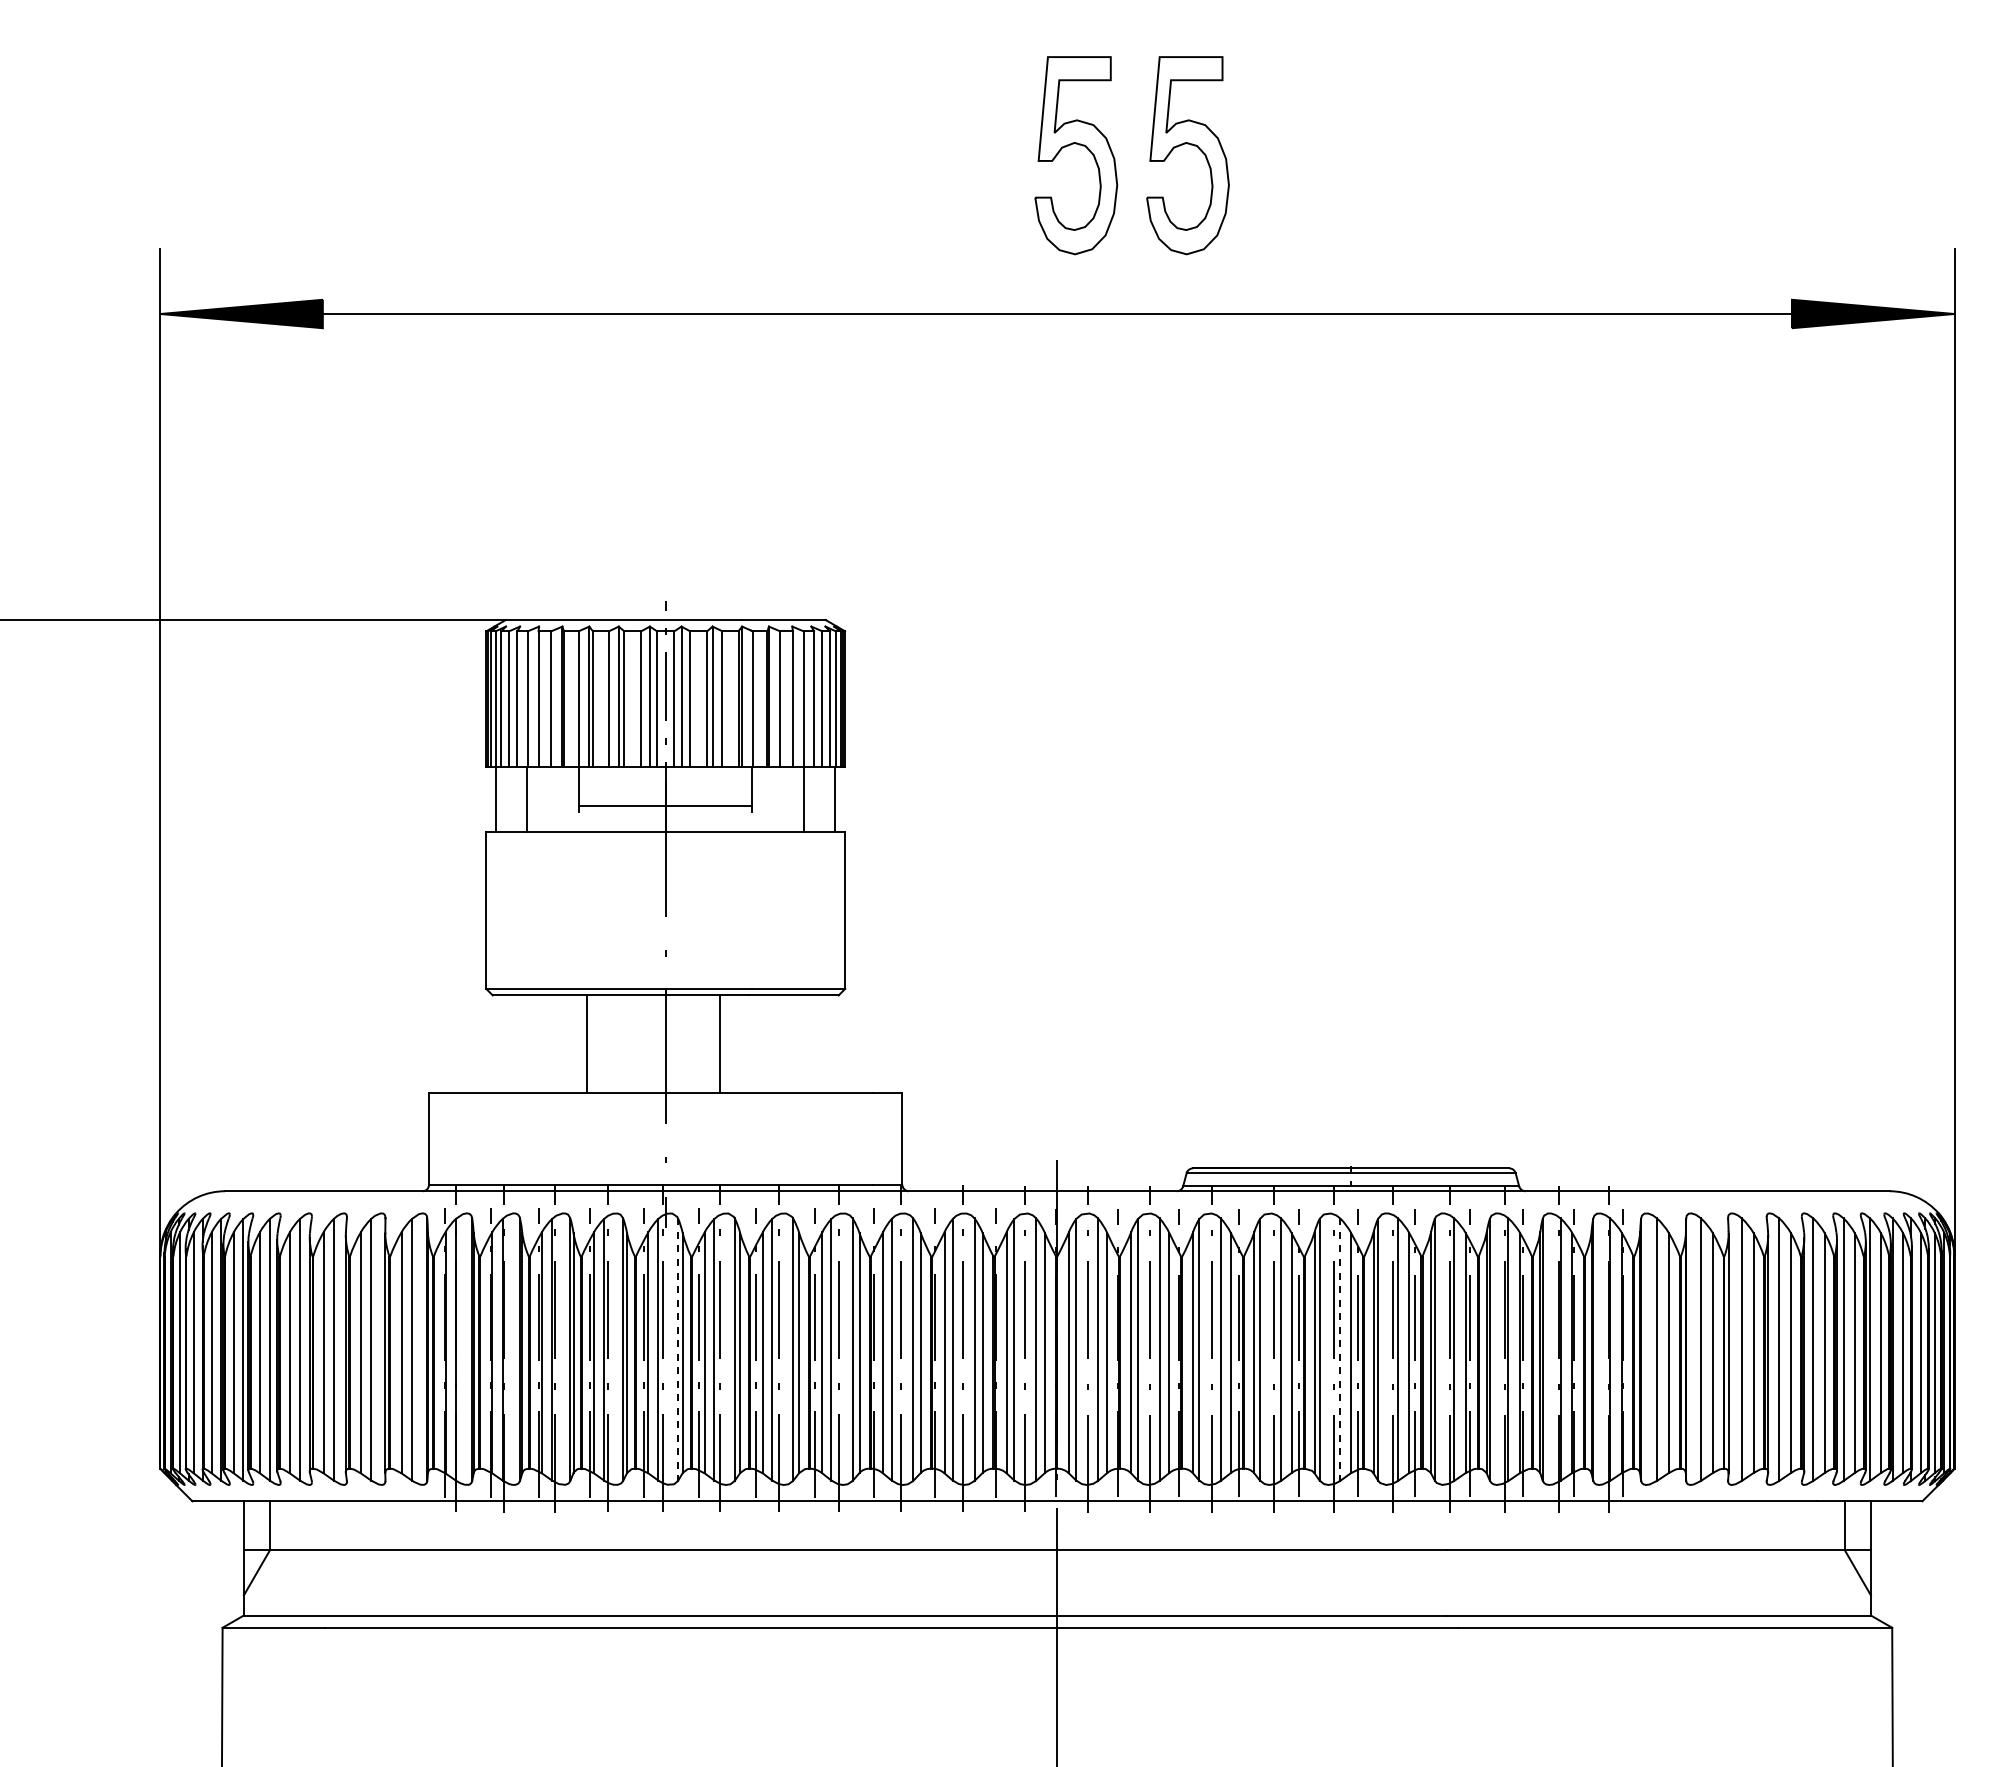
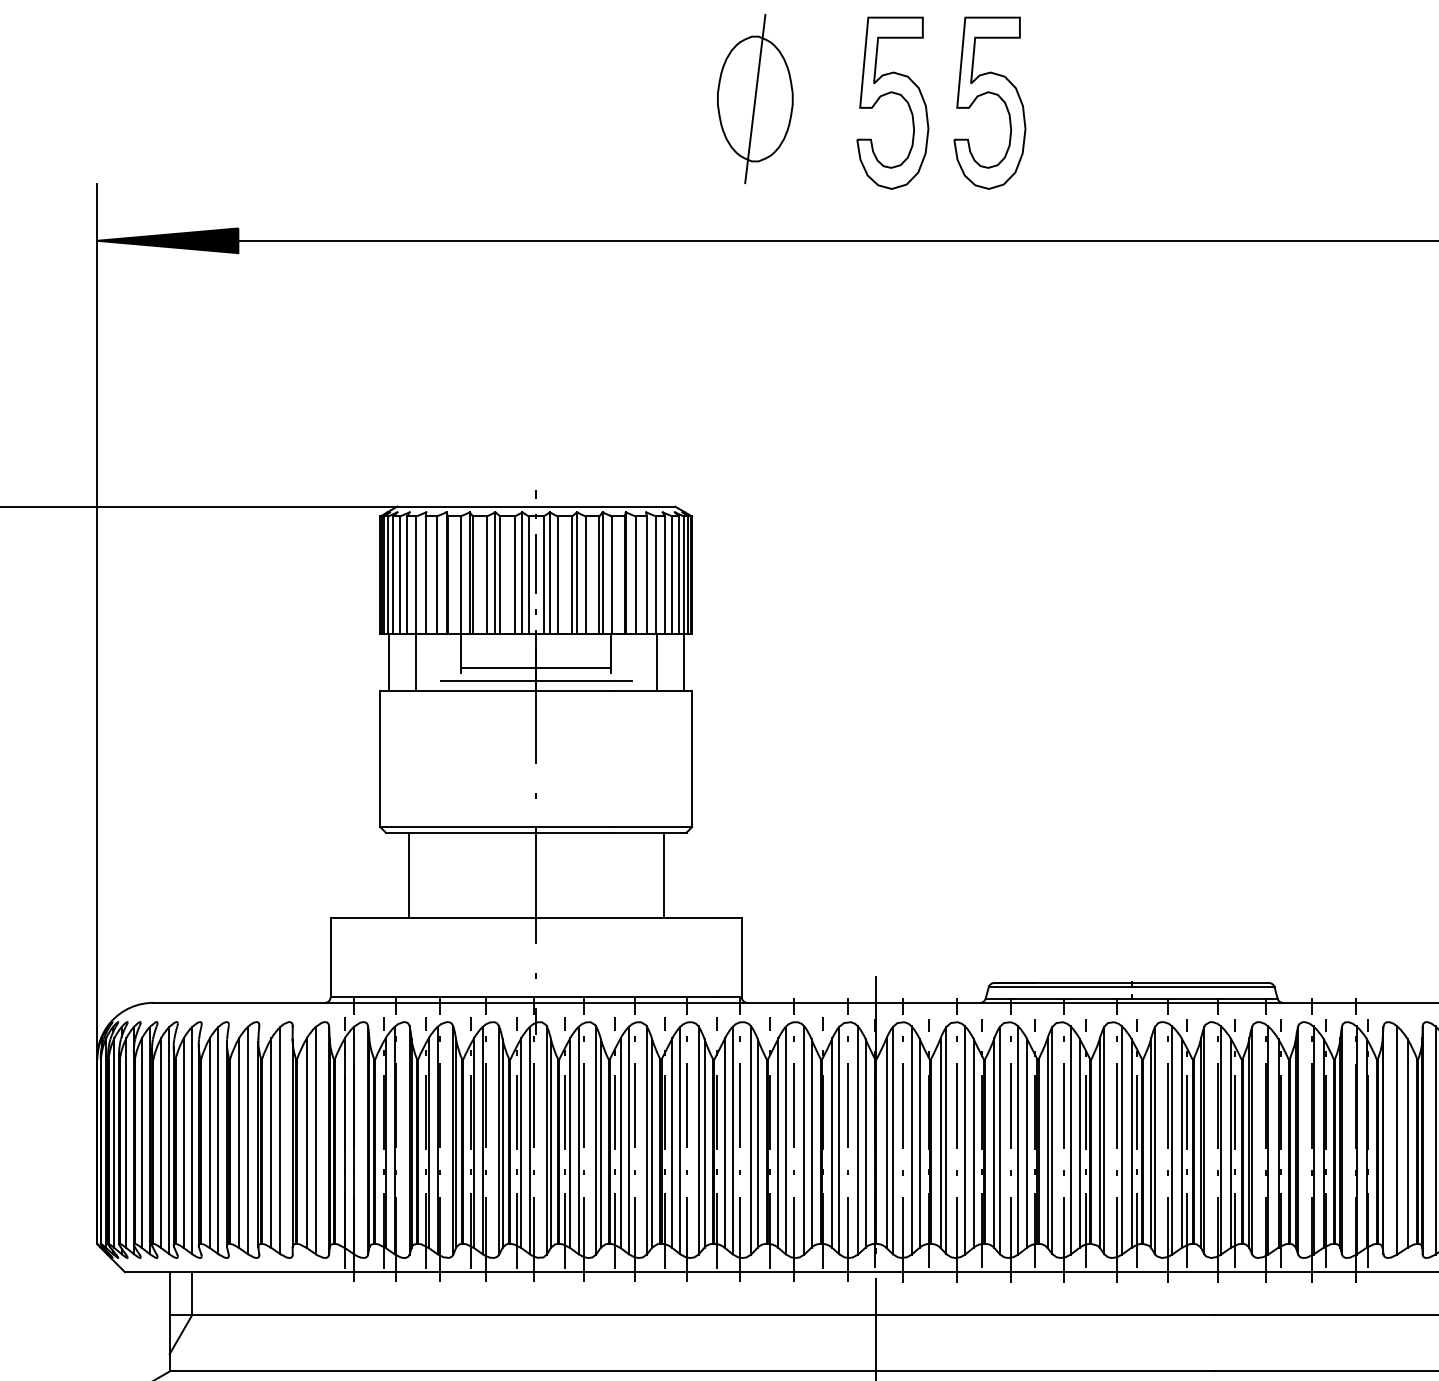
part: (917, 150) -> (754, 98), added
line: (665, 820) -> (536, 680), added
line: (586, 1044) -> (408, 875), moved
line: (719, 1044) -> (663, 875), moved
line: (678, 1350) -> (547, 1141), dashed -> solid
line: (1340, 1350) -> (1122, 1141), dashed -> solid

